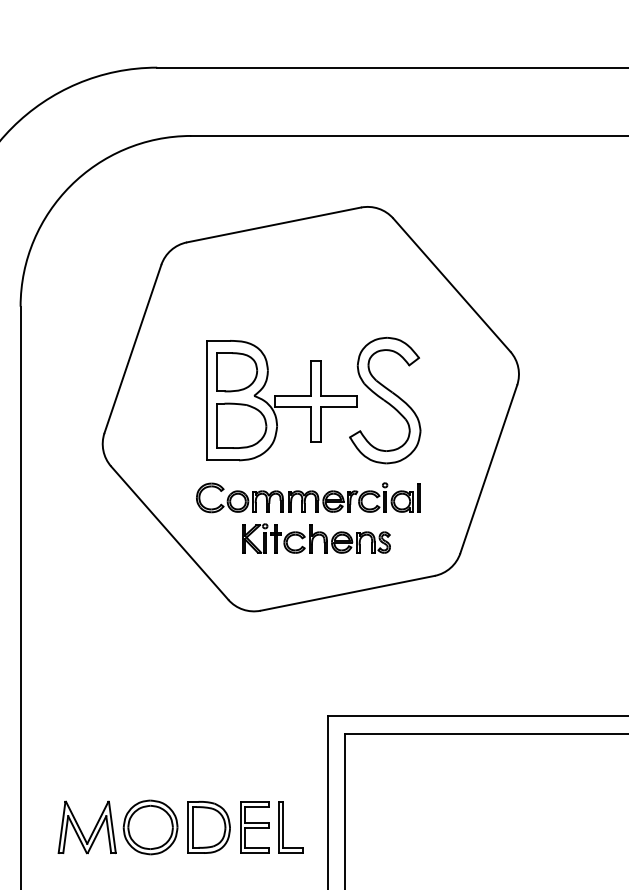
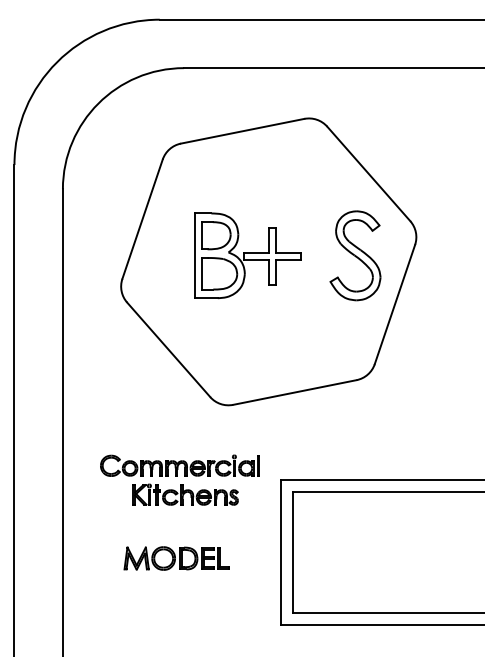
part: (385, 400) -> (355, 255), moved
part: (307, 517) -> (179, 479), moved
part: (180, 827) -> (176, 558), size x0.6

